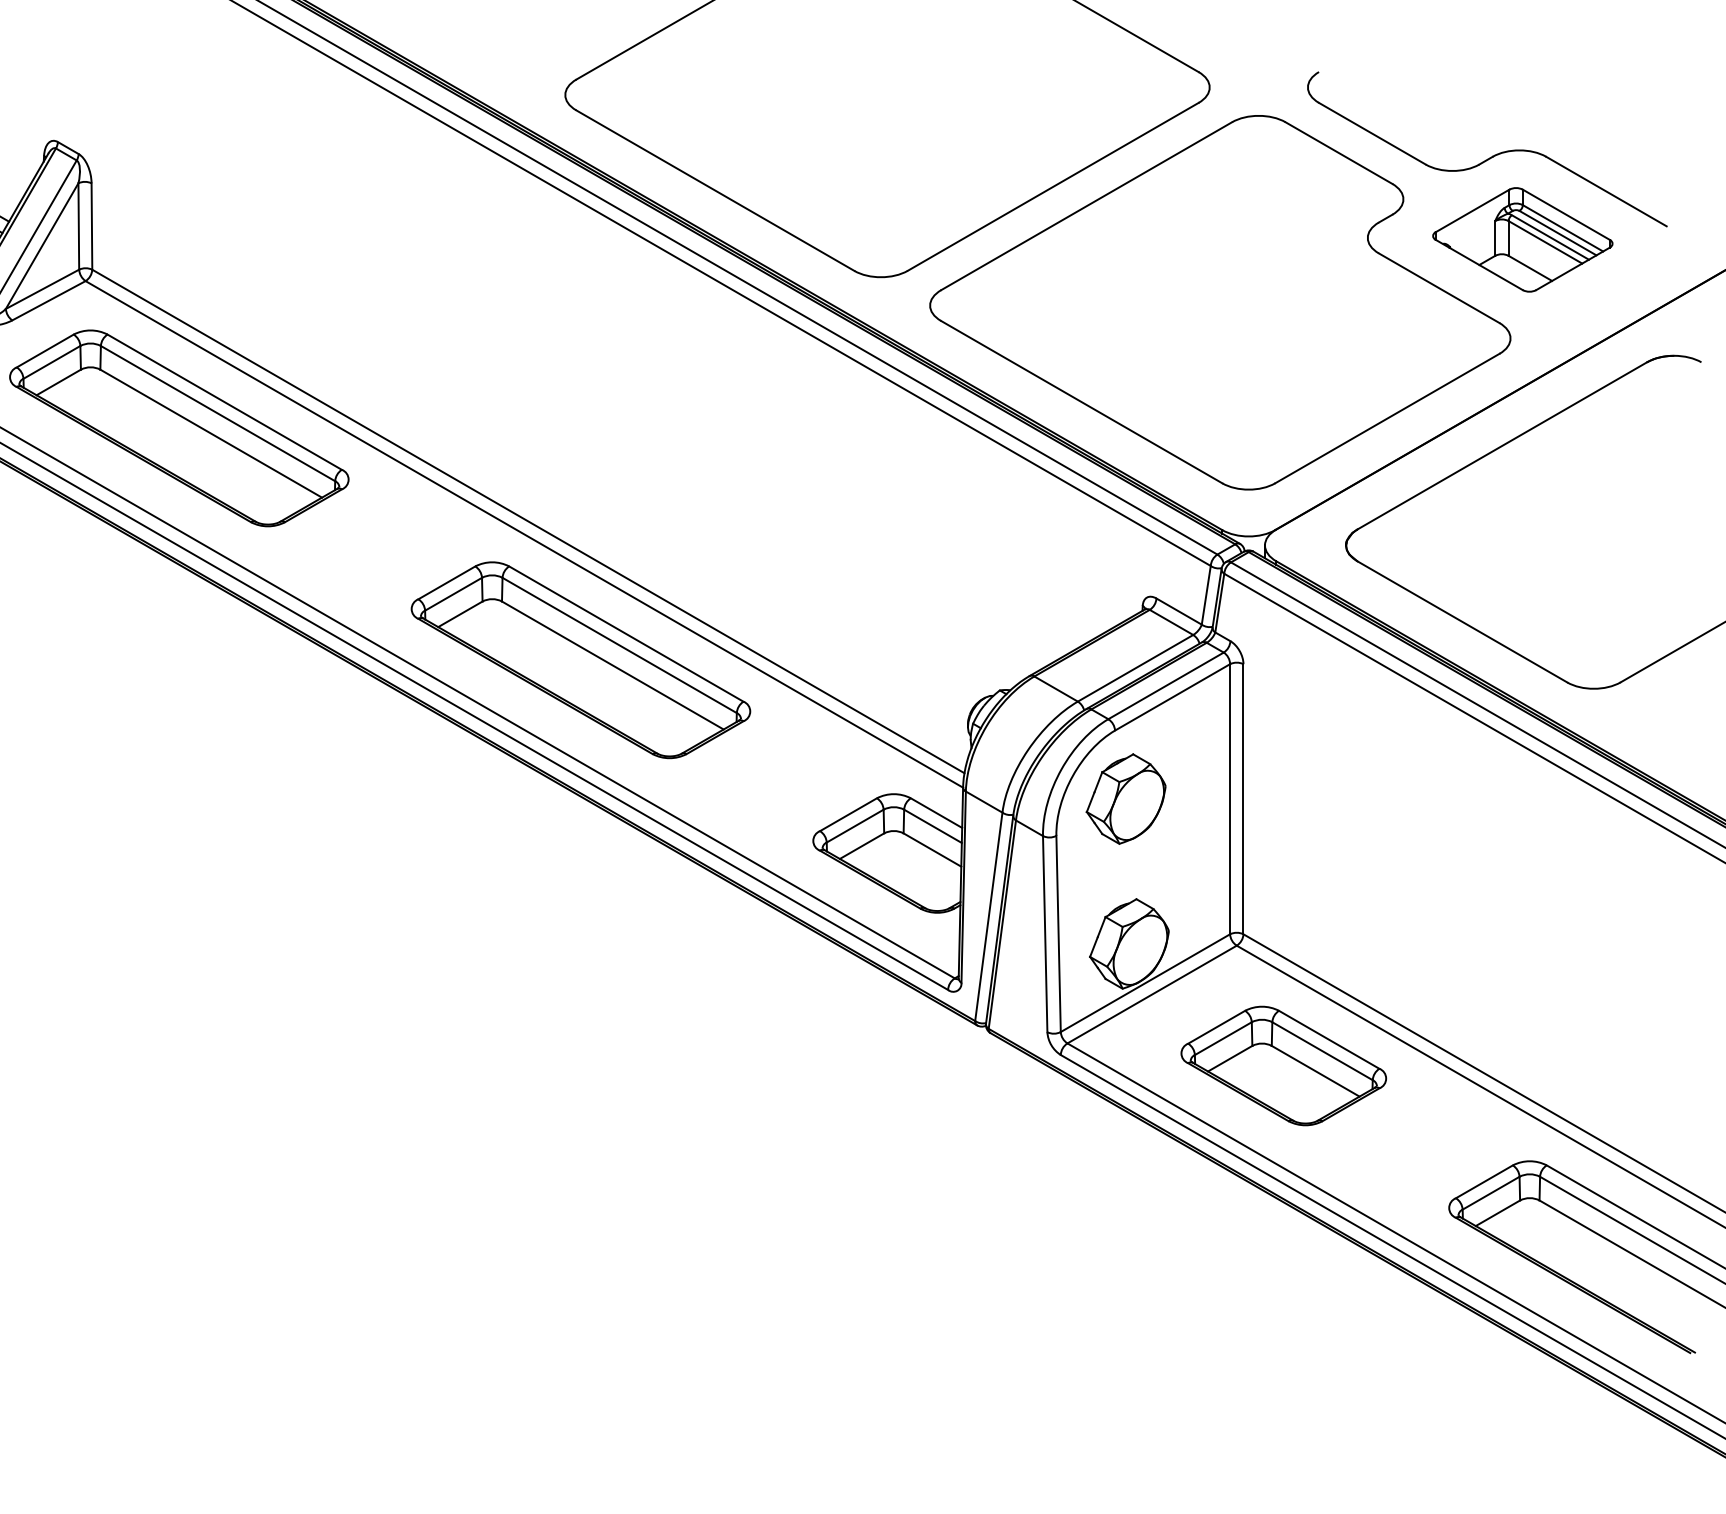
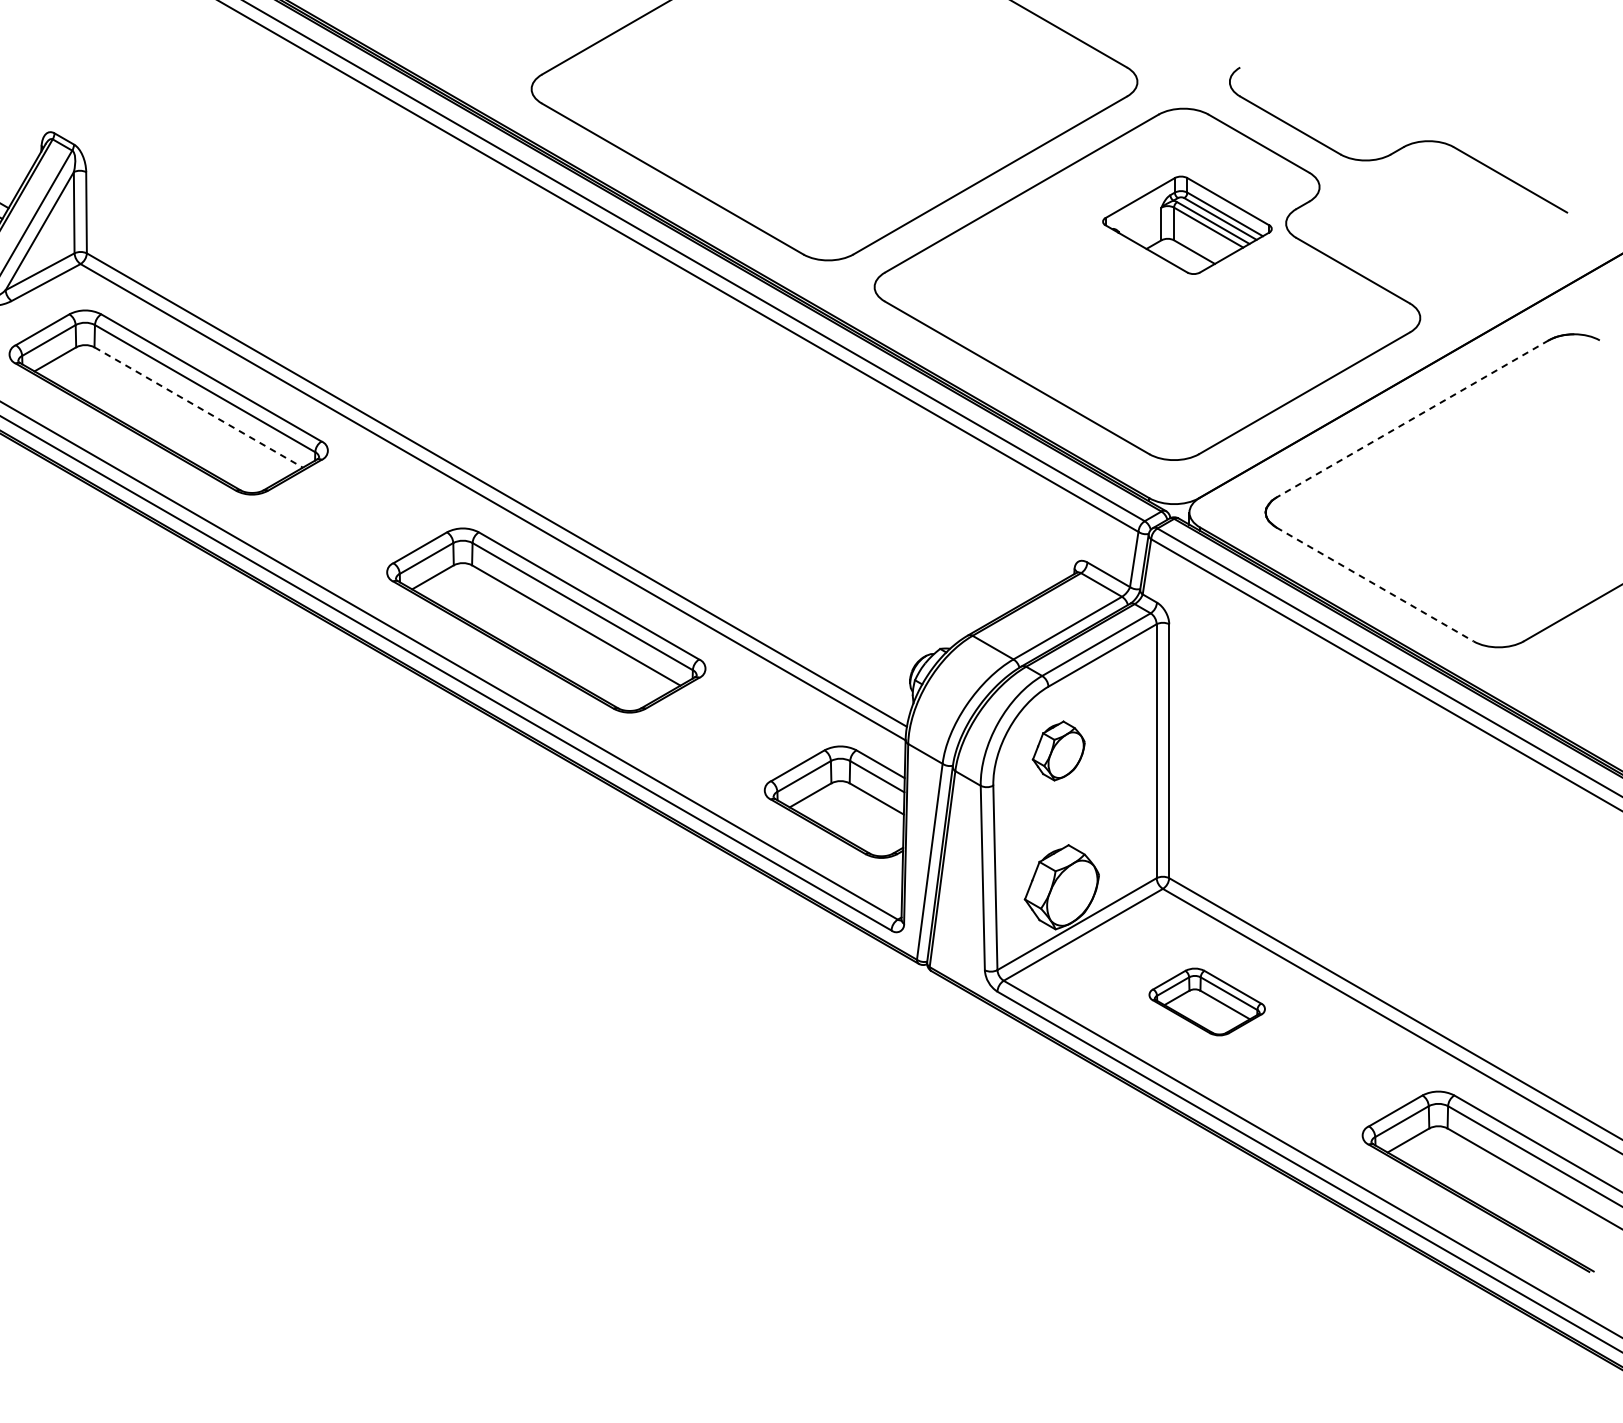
part: (1522, 239) -> (1187, 224), moved
line: (211, 433) -> (198, 407), solid -> dashed
line: (1501, 446) -> (1411, 419), solid -> dashed
line: (1462, 622) -> (1375, 585), solid -> dashed
part: (1125, 798) -> (1058, 750), size x0.7
part: (1283, 1065) -> (1206, 1001), size x0.6

